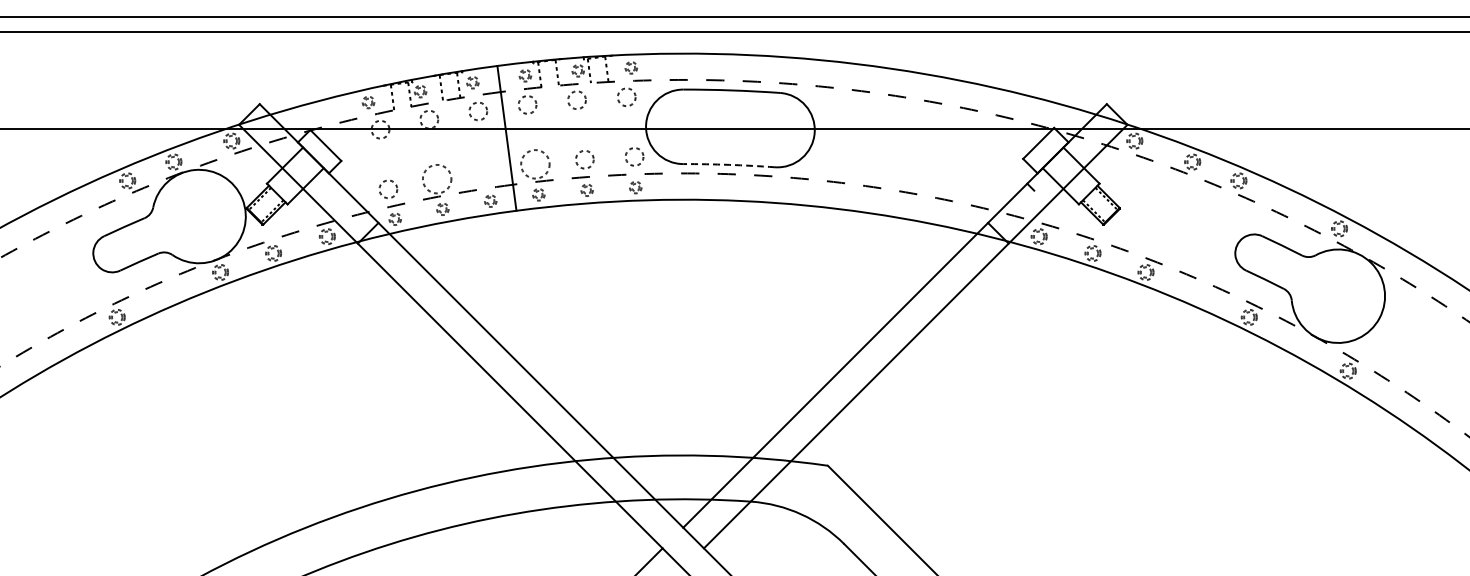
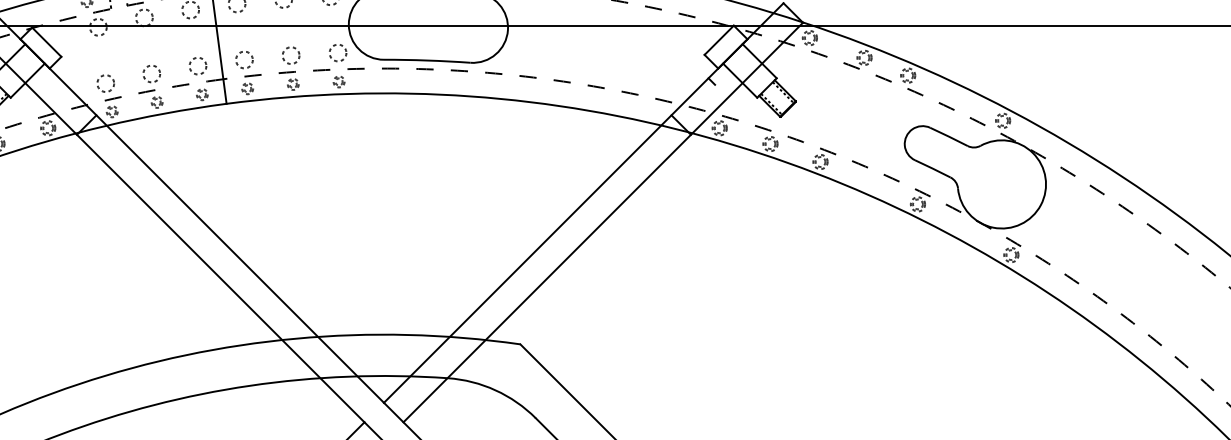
circle: (535, 164) -> (244, 60), size x0.62
arc: (729, 164) -> (427, 60), dashed -> solid
circle: (485, 170) -> (197, 65), added
circle: (437, 179) -> (152, 74), size x0.62

